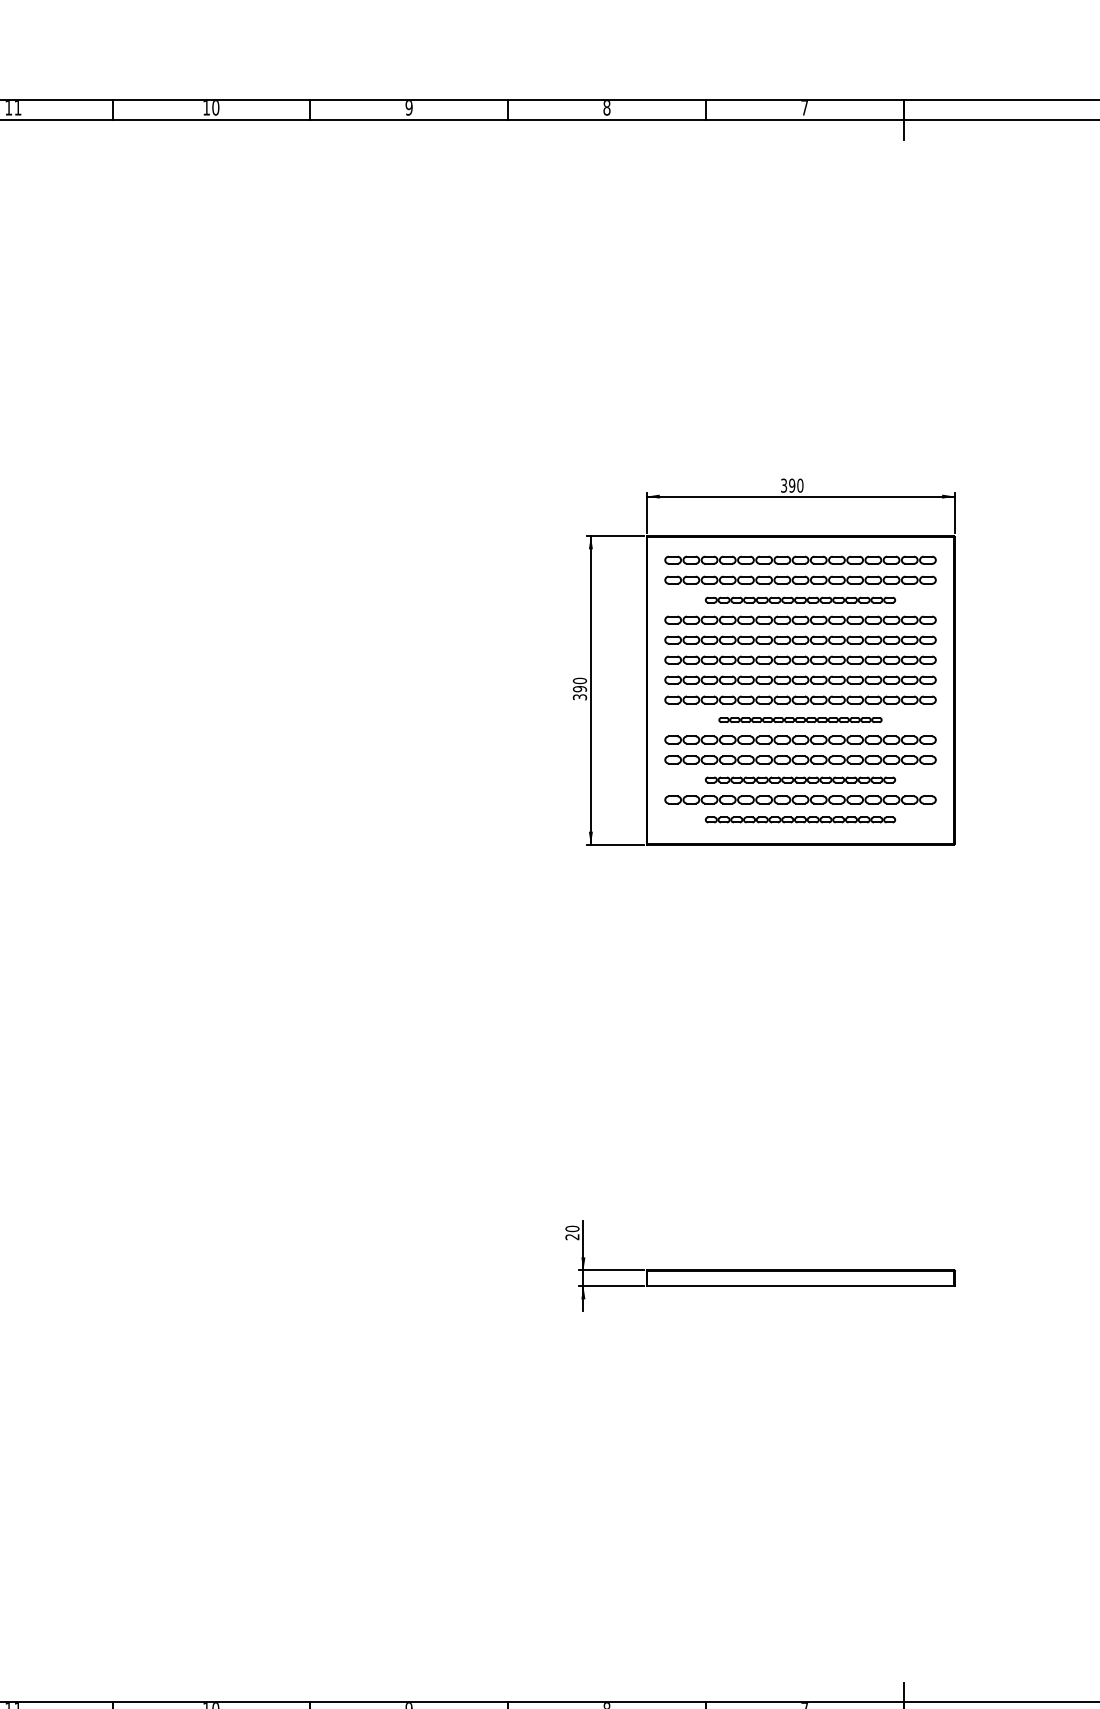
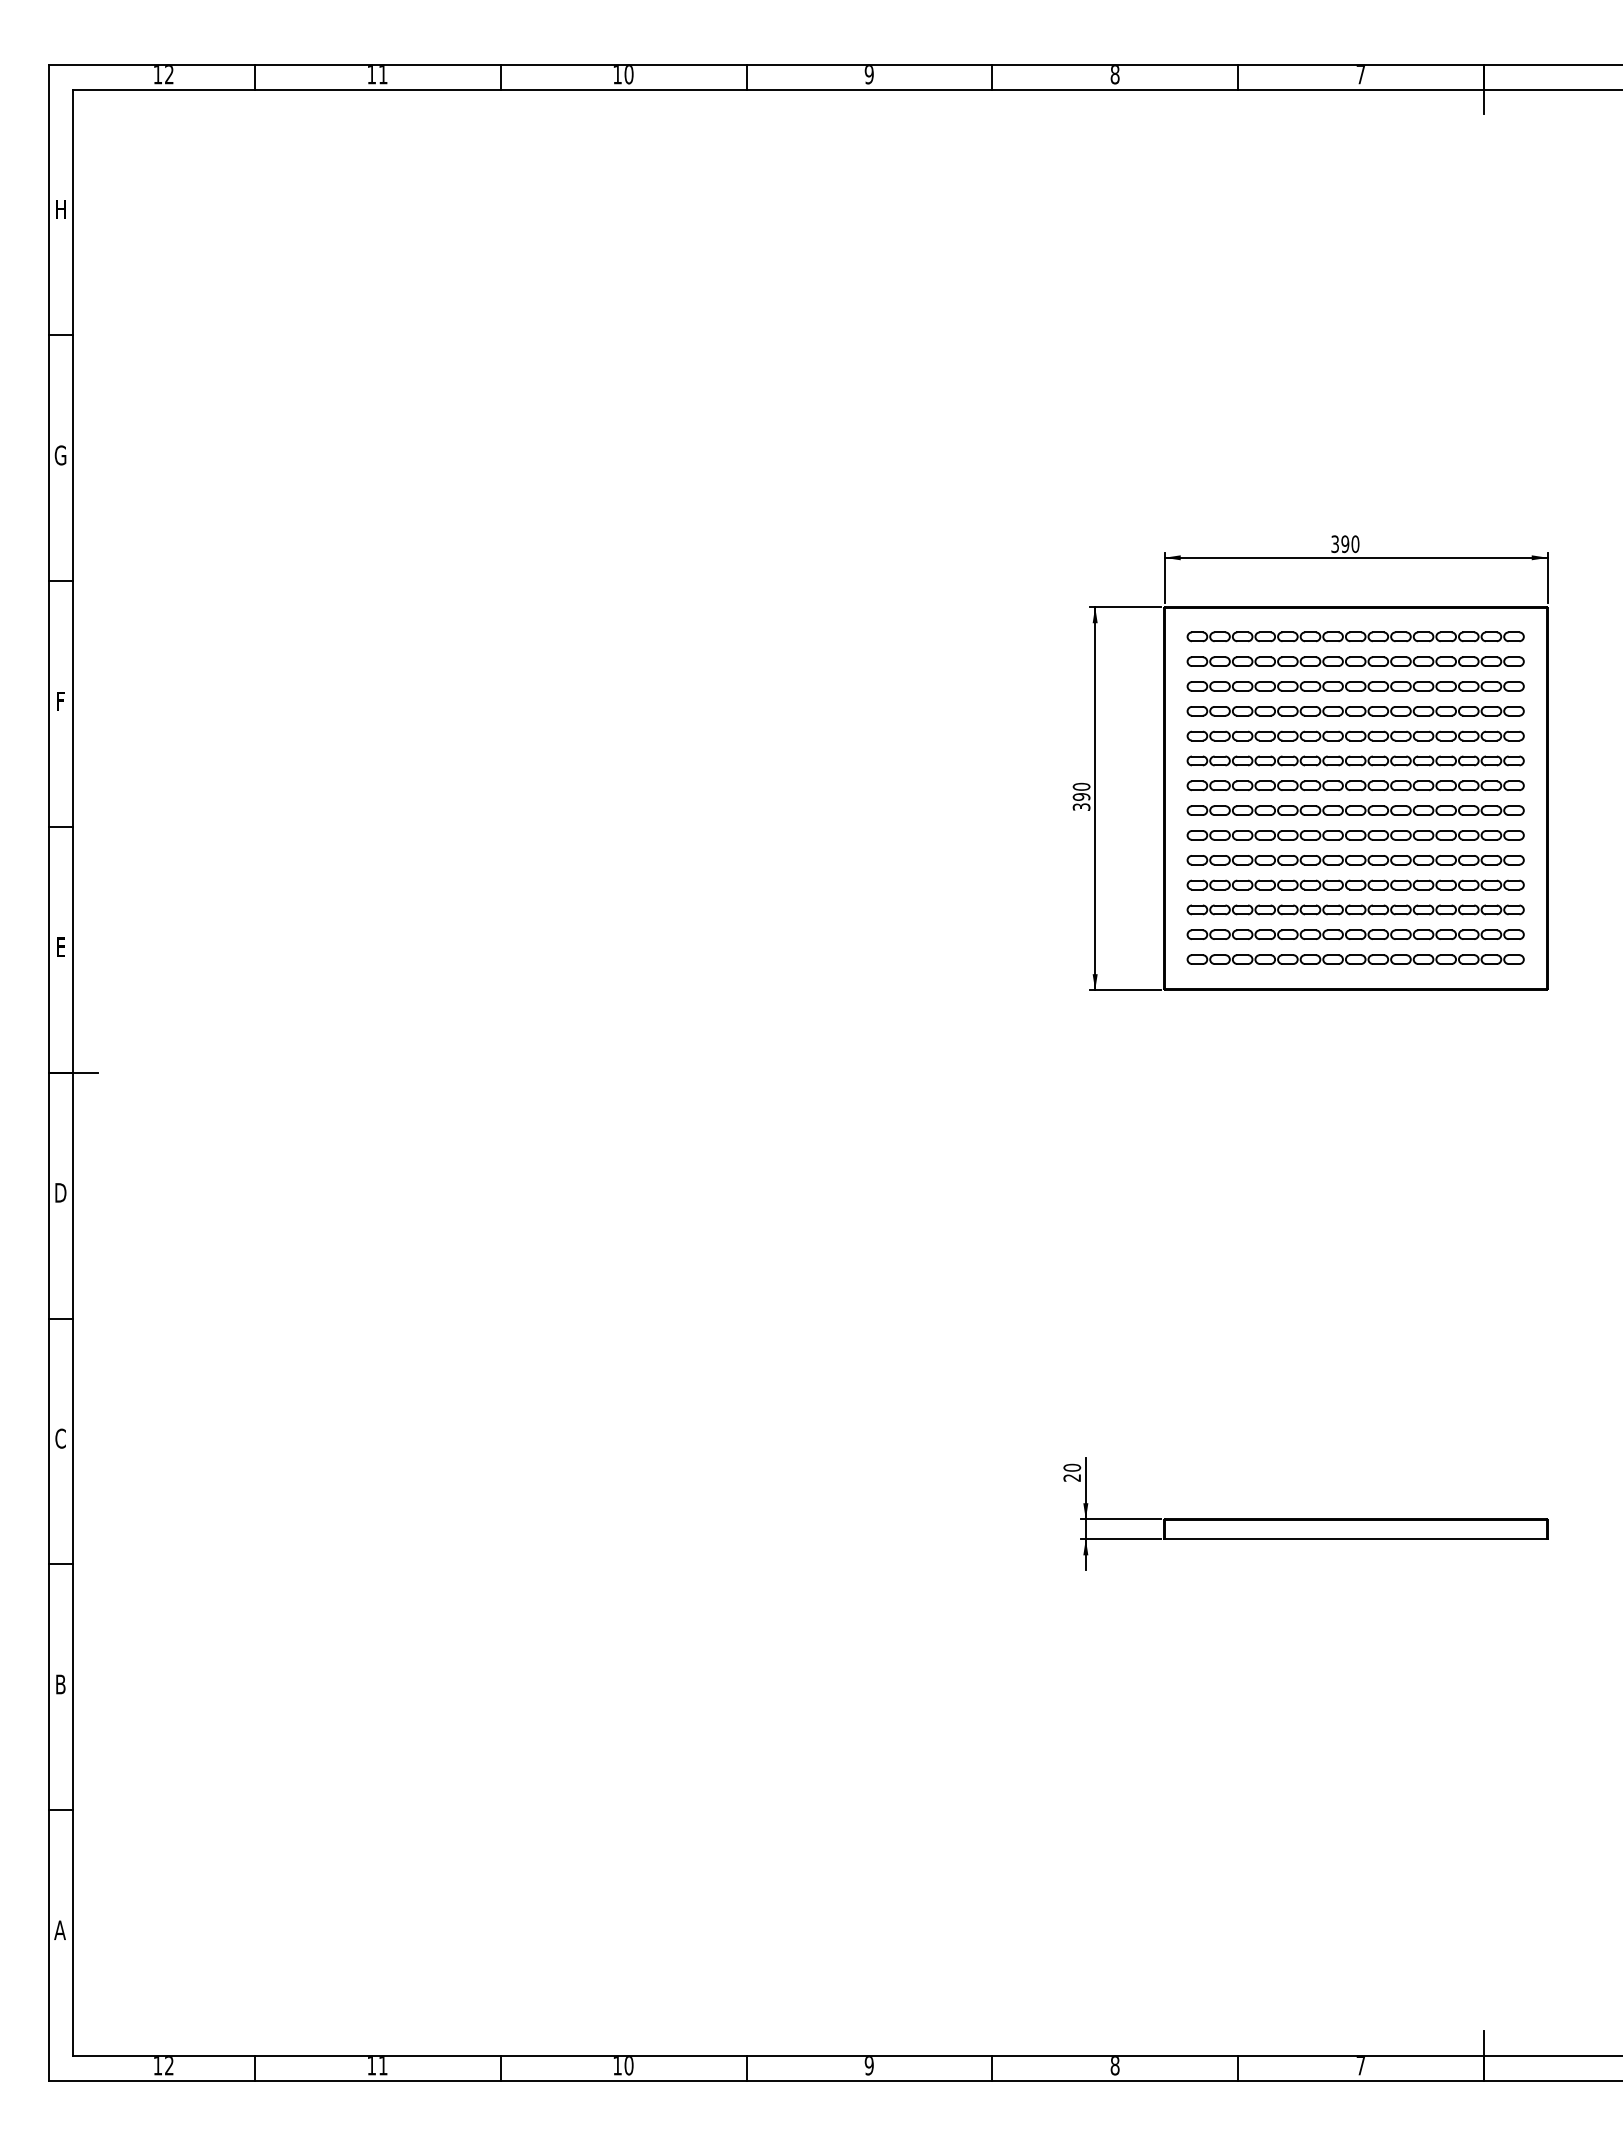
part: (800, 600) -> (1355, 686), size x1.43
part: (800, 720) -> (1355, 835), size x1.67
part: (800, 779) -> (1355, 909), size x1.43
part: (800, 819) -> (1355, 959), size x1.43

